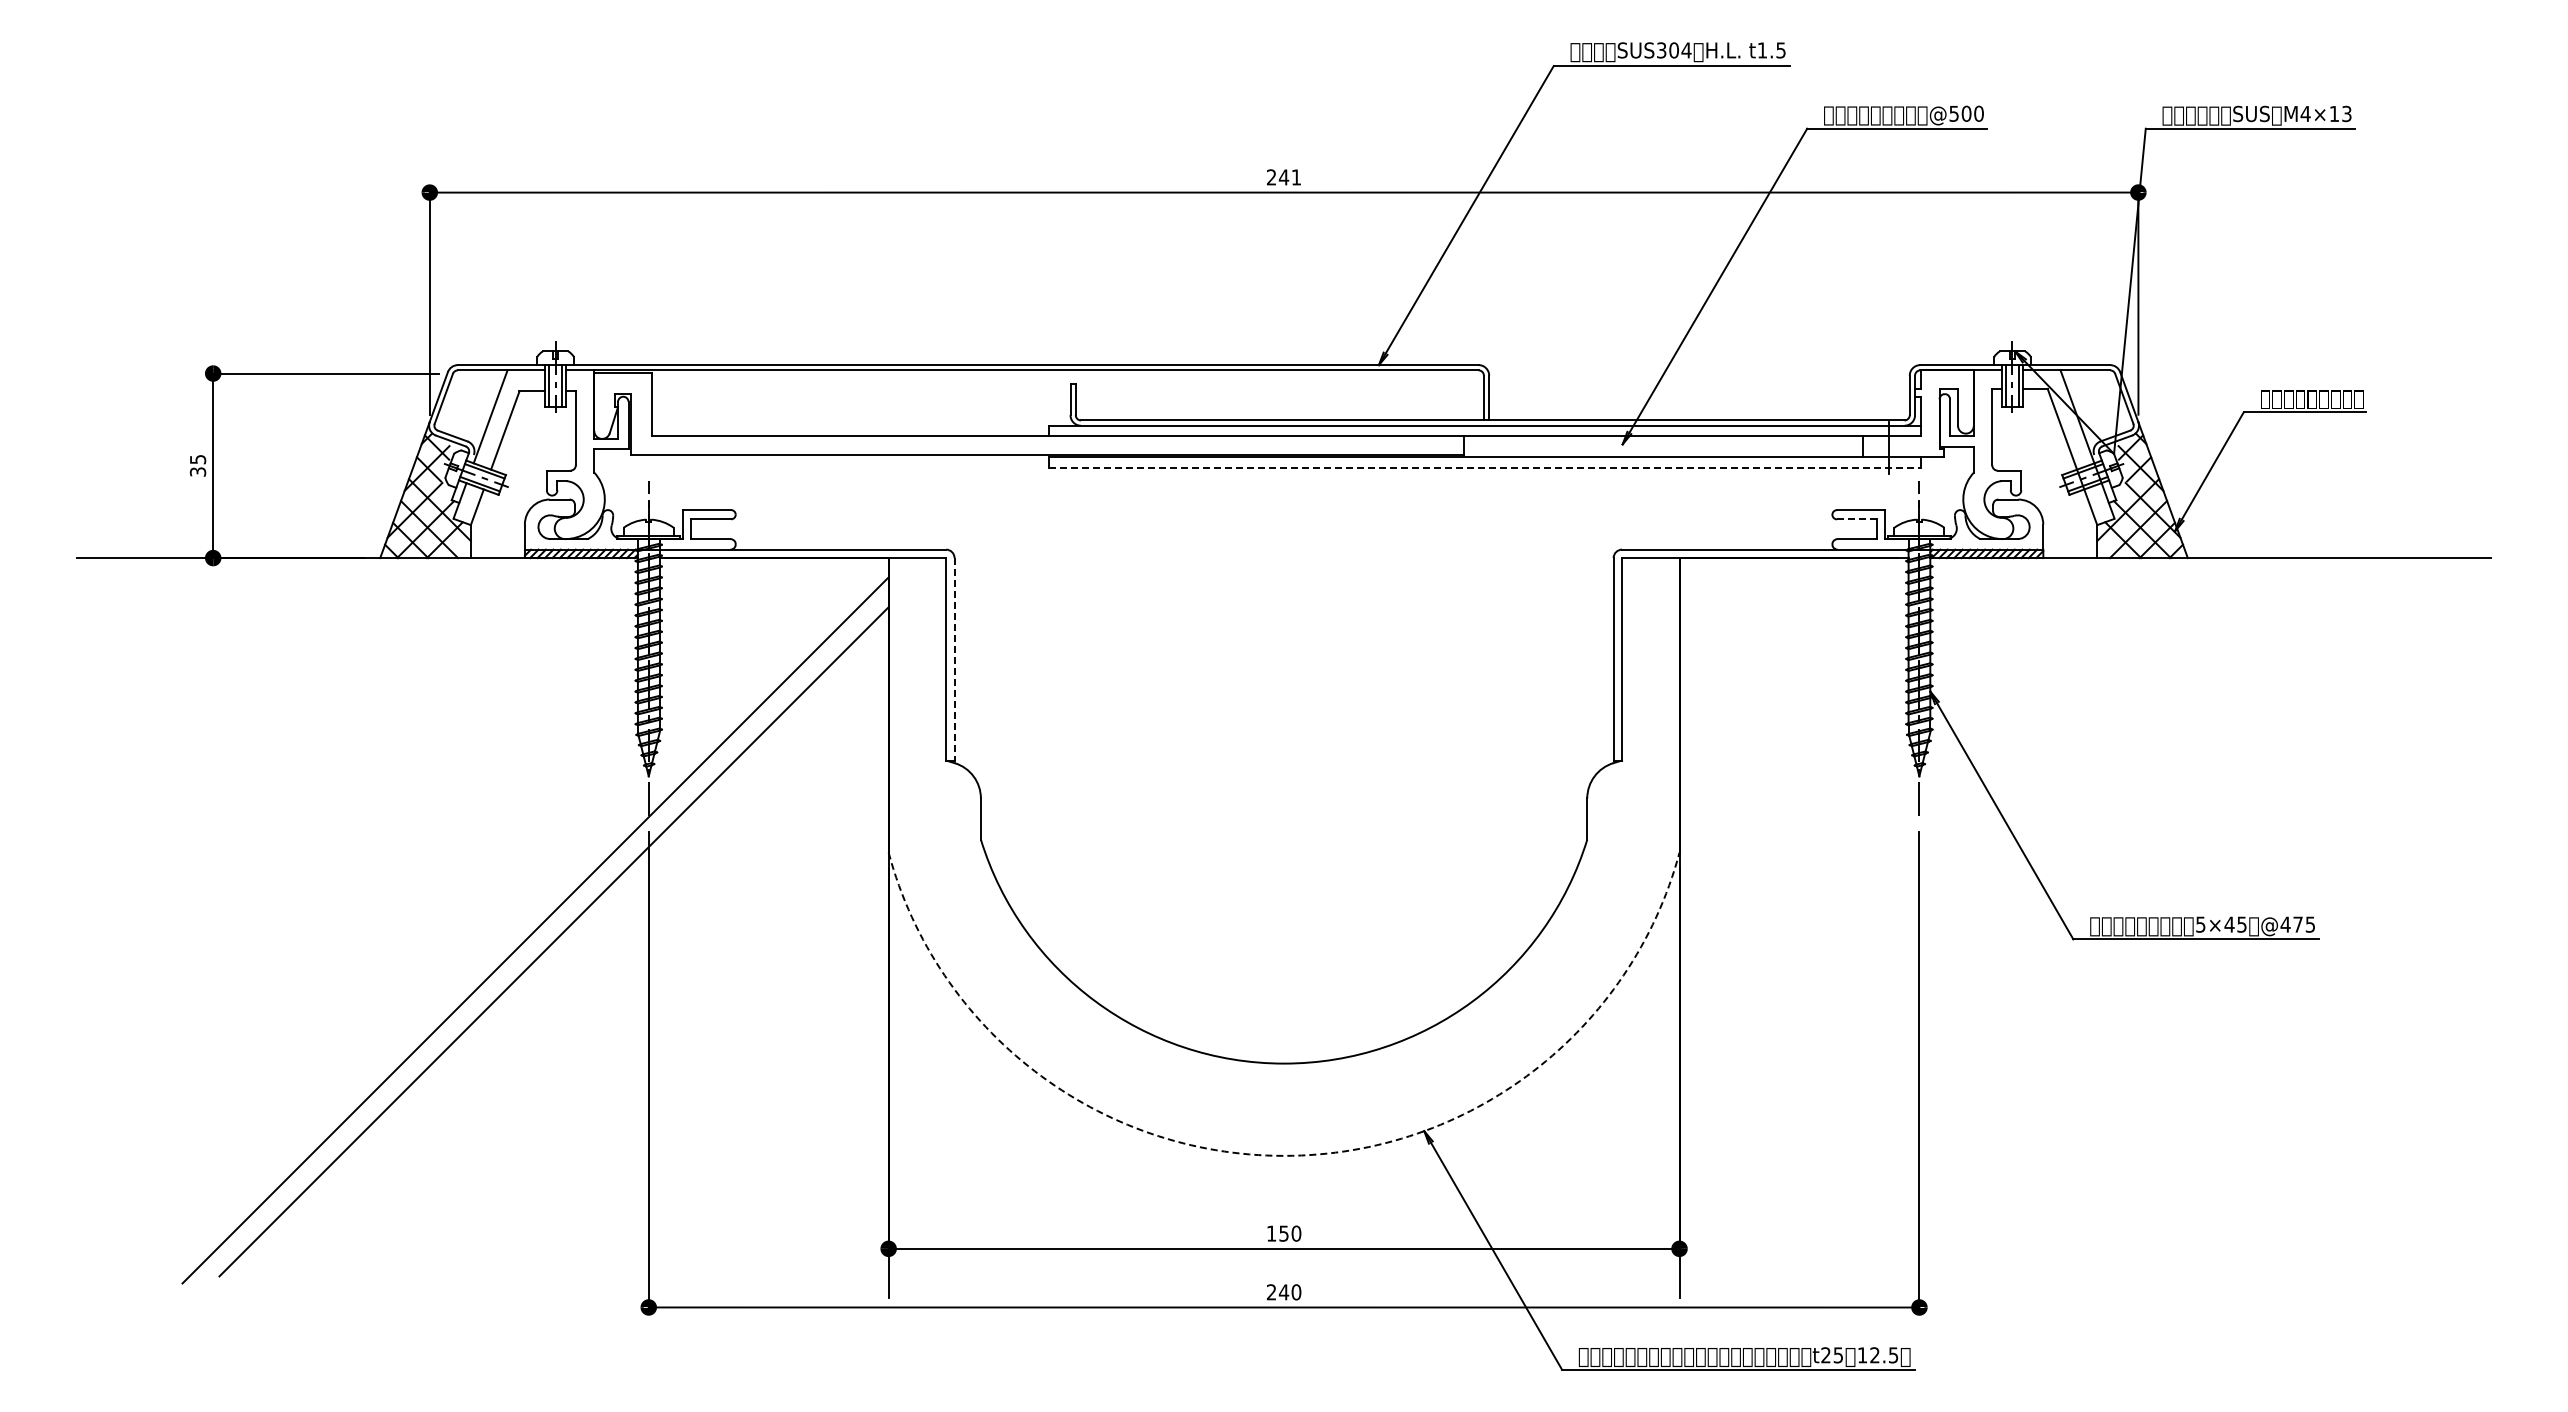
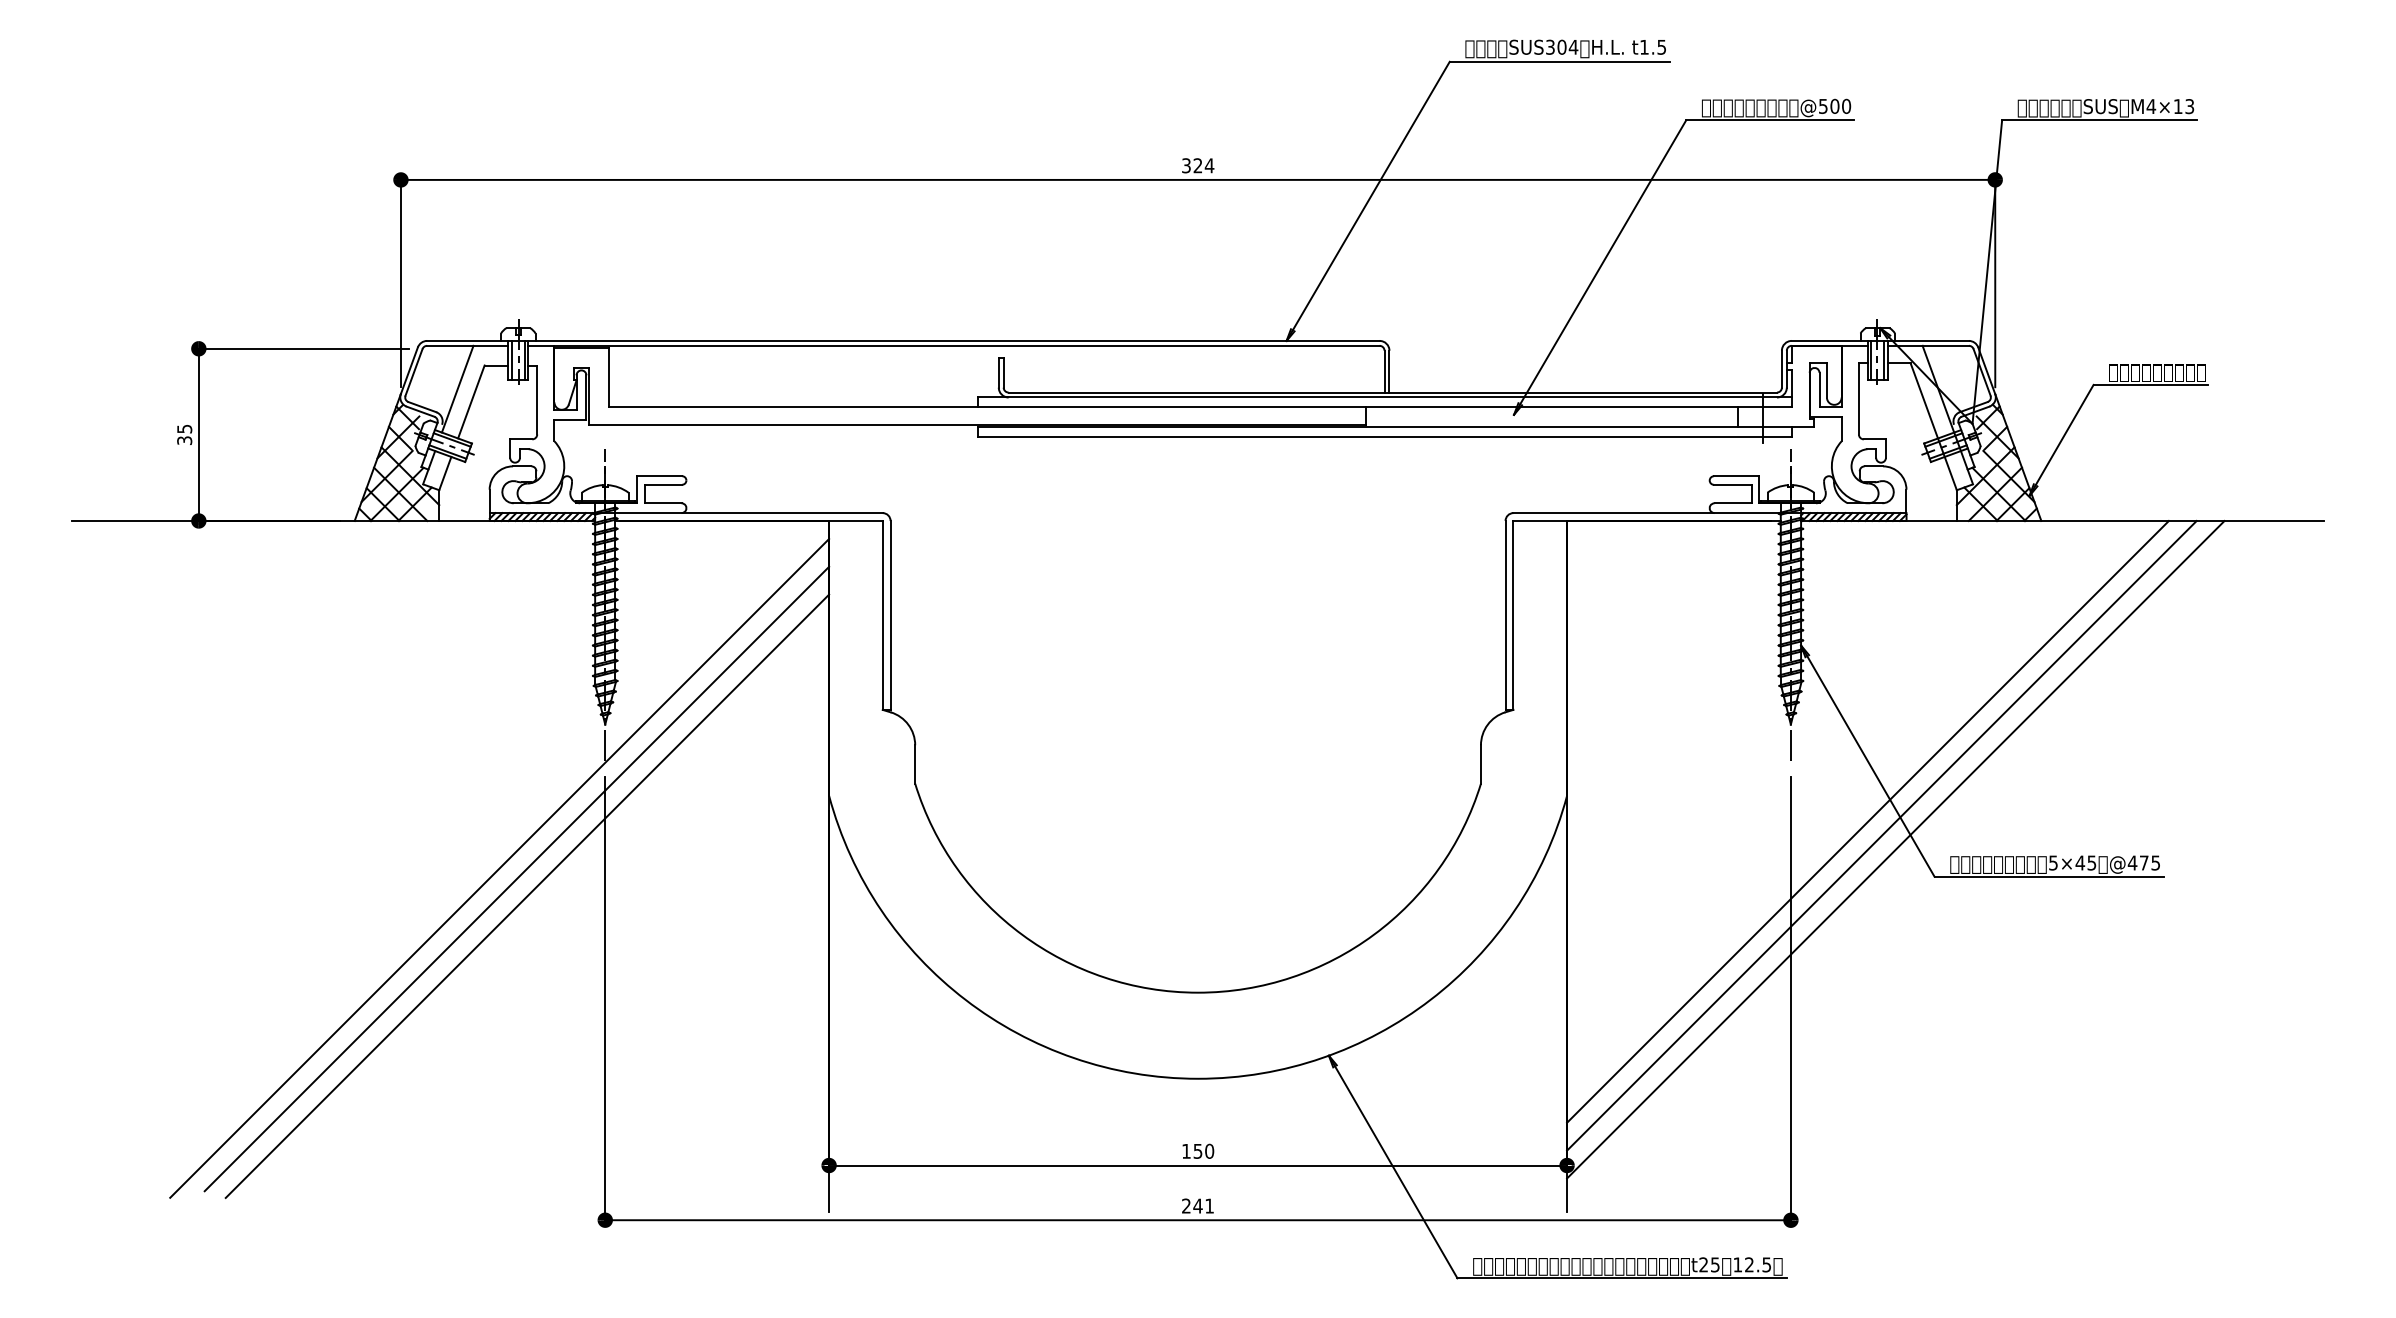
text: (1284, 177) -> (1198, 165), 241 -> 324
line: (1485, 467) -> (1386, 436), dashed -> solid
line: (1857, 519) -> (1733, 484), dashed -> solid
line: (954, 659) -> (890, 615), dashed -> solid
line: (2001, 880) -> (1867, 821), added
line: (2016, 895) -> (1881, 835), added
line: (2031, 910) -> (1895, 849), added
line: (565, 960) -> (527, 896), added
arc: (1284, 1155) -> (1198, 1078), dashed -> solid
text: (1296, 1292) -> (1209, 1206), 240 -> 241

